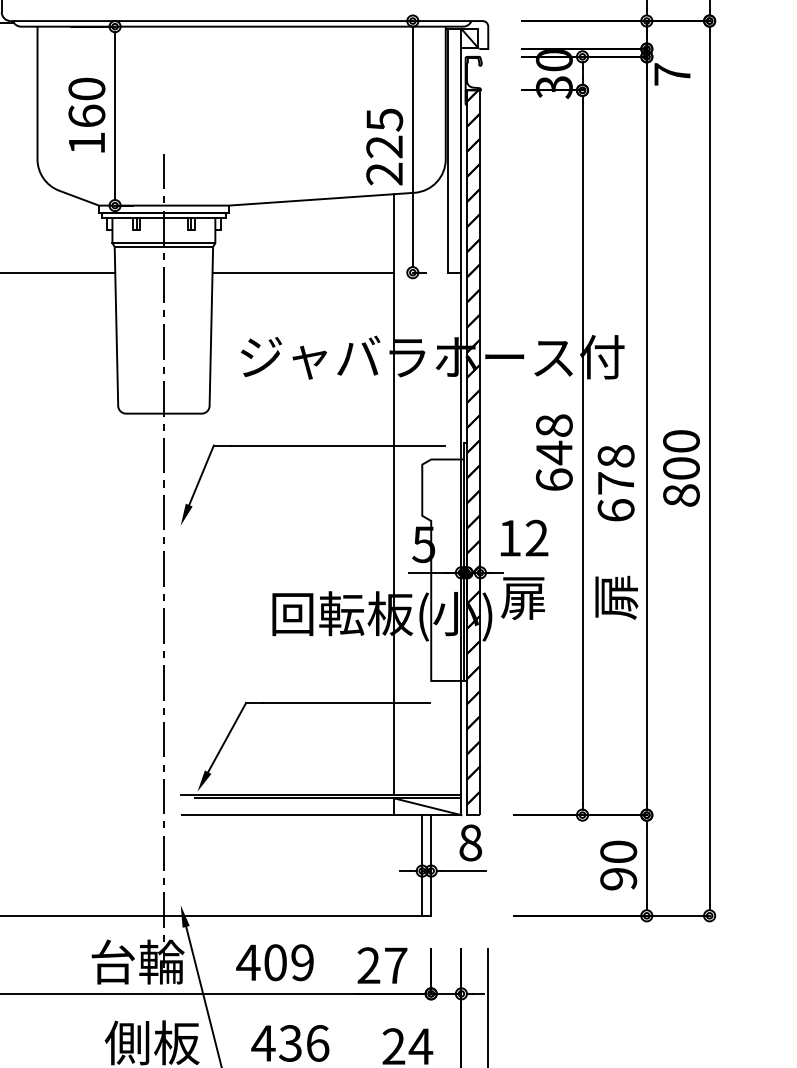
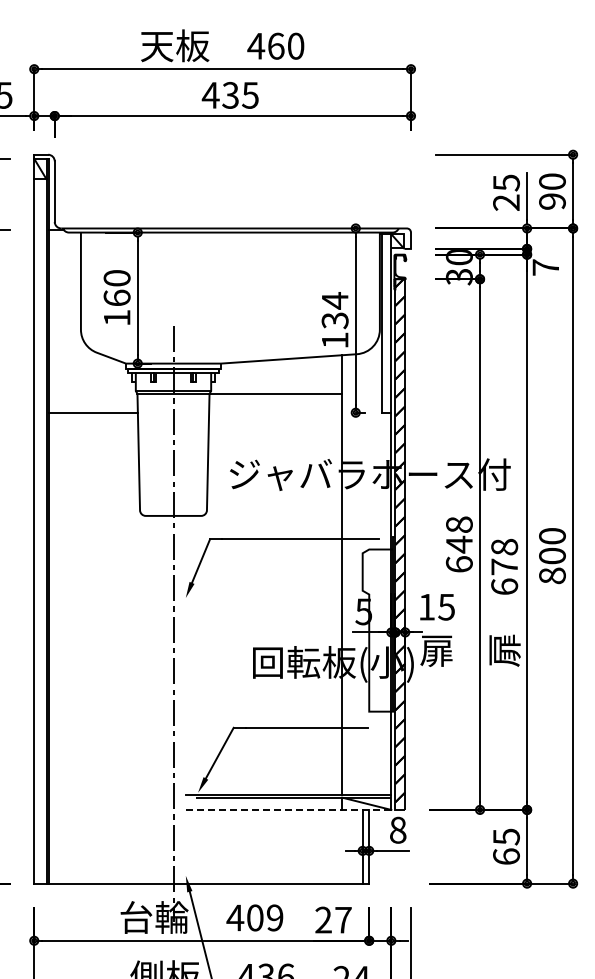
text: (383, 146) -> (334, 320), 225 -> 134
line: (303, 272) -> (275, 393), moved
text: (536, 537) -> (446, 606), 12 -> 15
line: (320, 814) -> (288, 809), solid -> dashed
text: (618, 865) -> (506, 846), 90 -> 65

